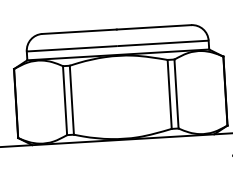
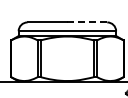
line: (154, 27) -> (87, 22), solid -> dashed

